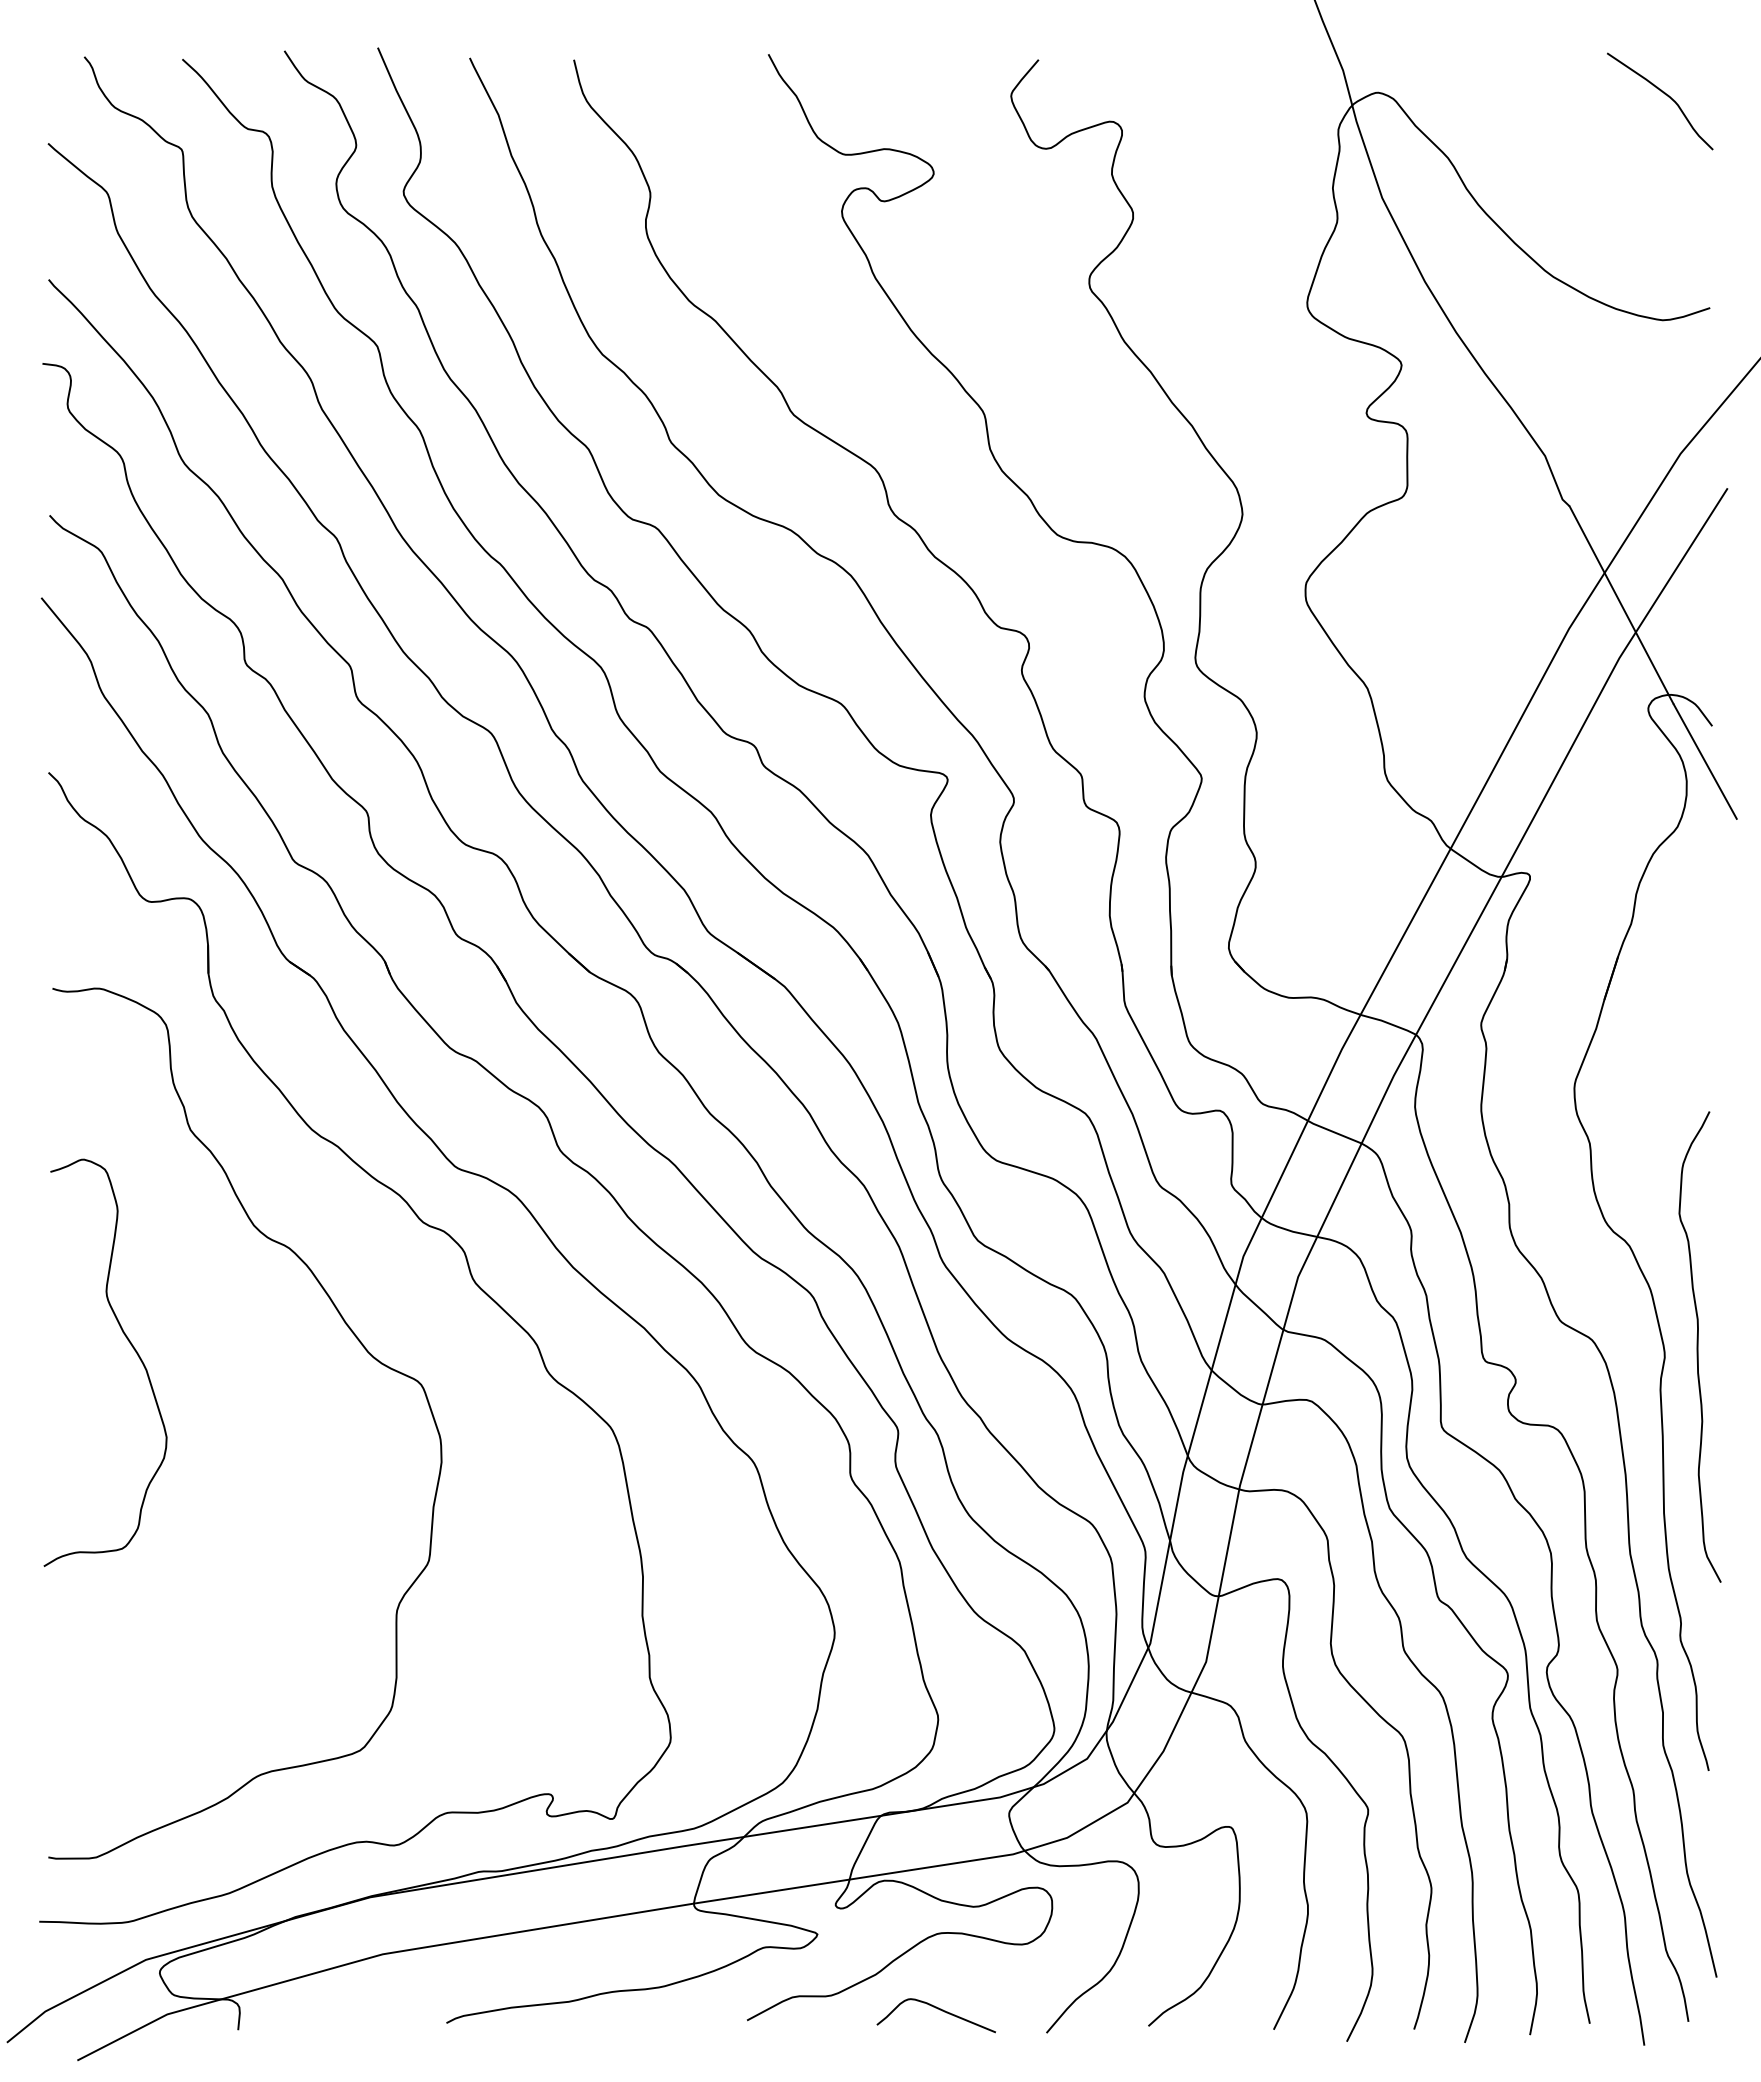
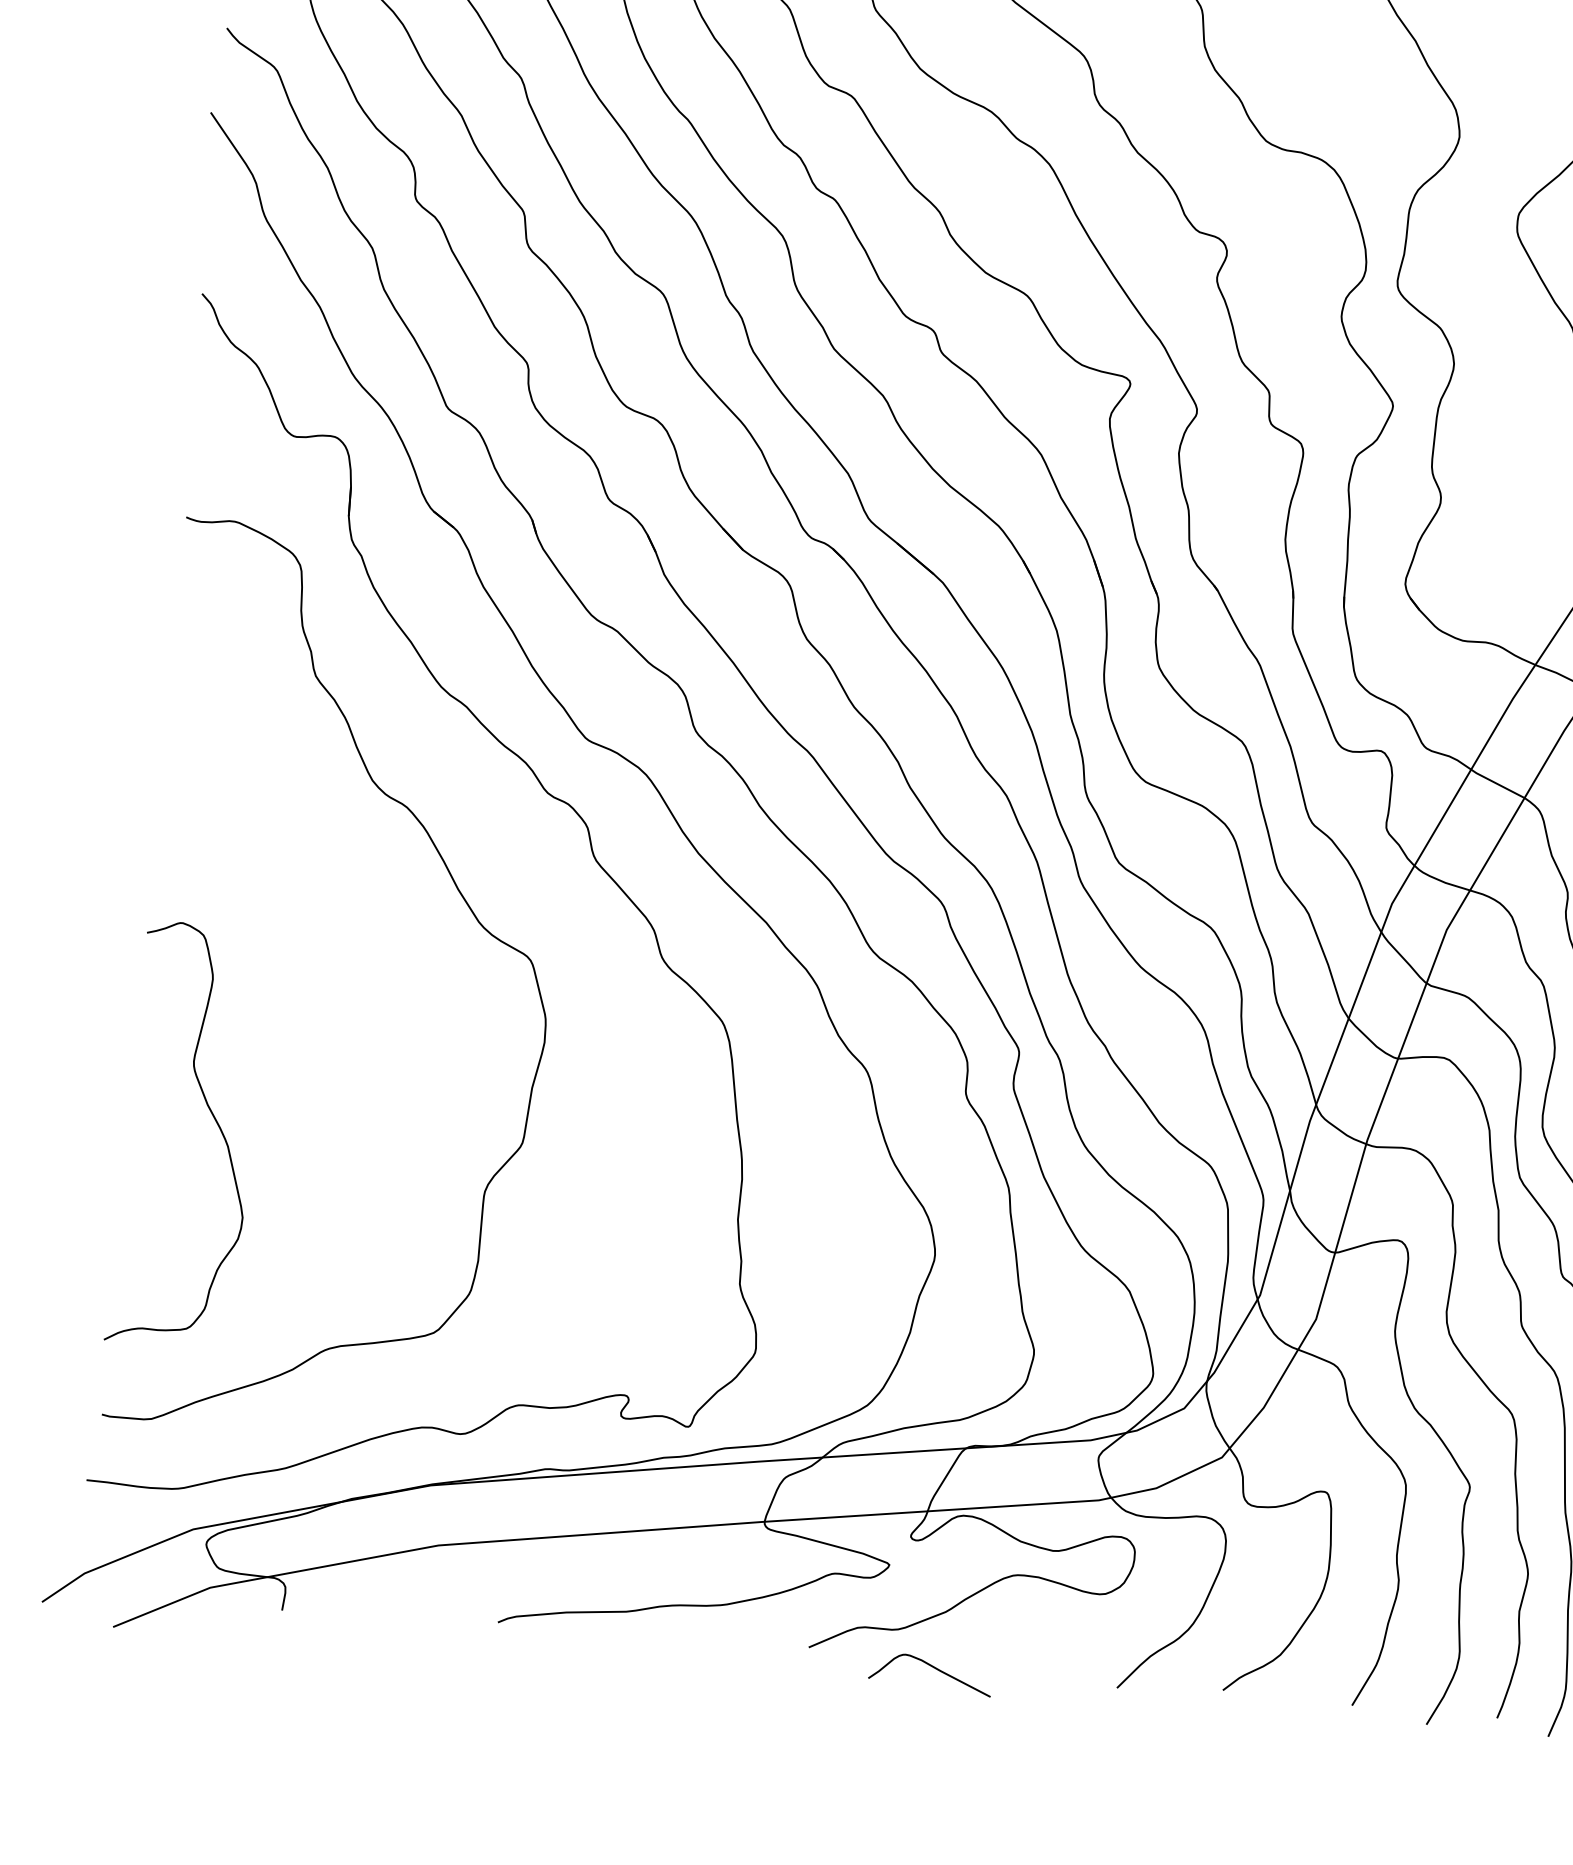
curve: (131, 1346) -> (214, 1120), moved
curve: (937, 2009) -> (932, 1667), moved

